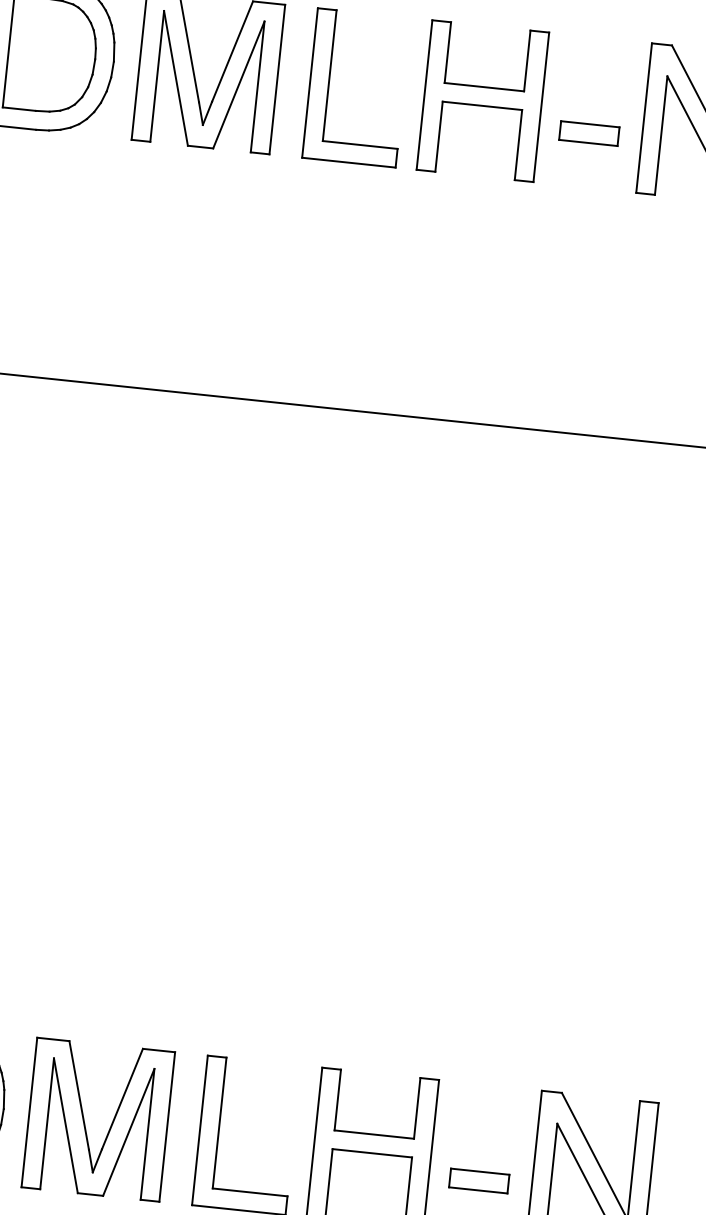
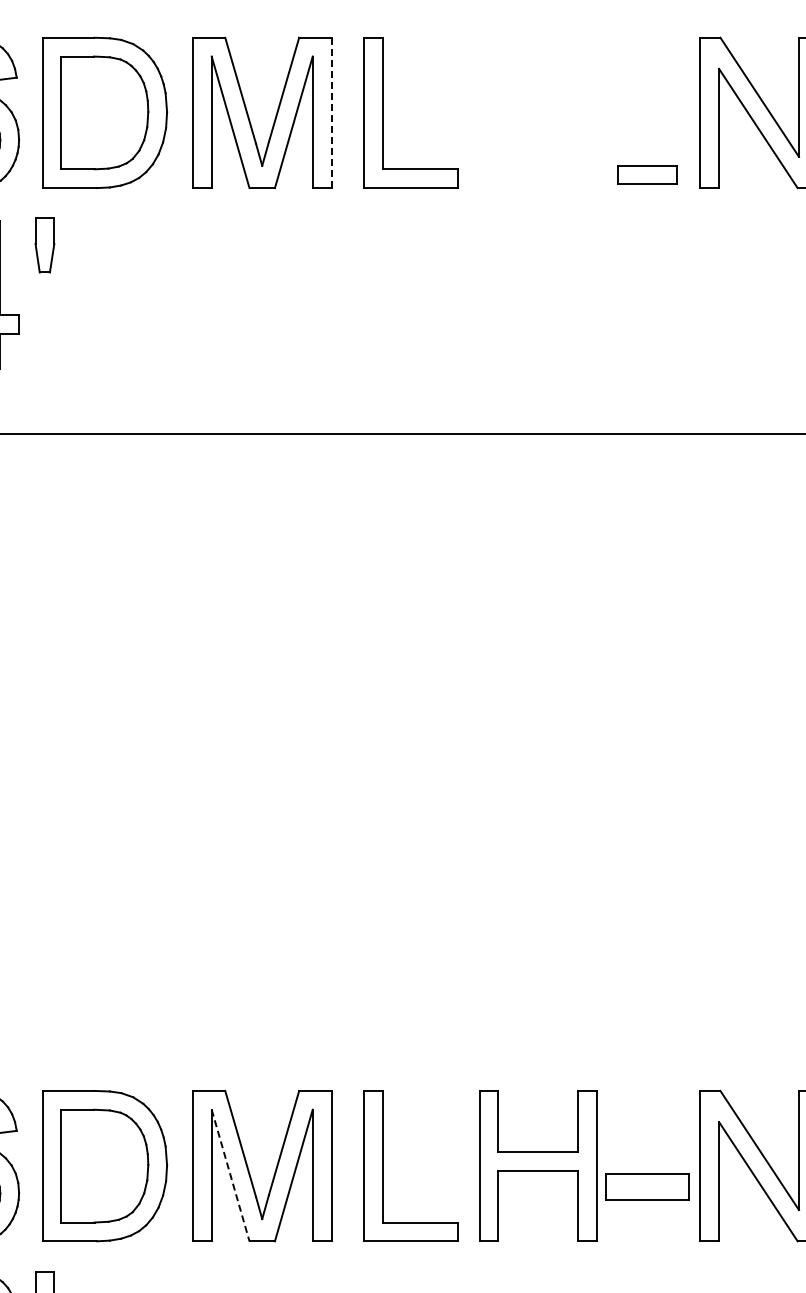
line: (277, 79) -> (331, 112), solid -> dashed
part: (483, 100) -> (538, 112), removed
part: (589, 133) -> (647, 174), moved
line: (65, 1126) -> (230, 1176), solid -> dashed
part: (479, 1181) -> (647, 1187), size x1.4

